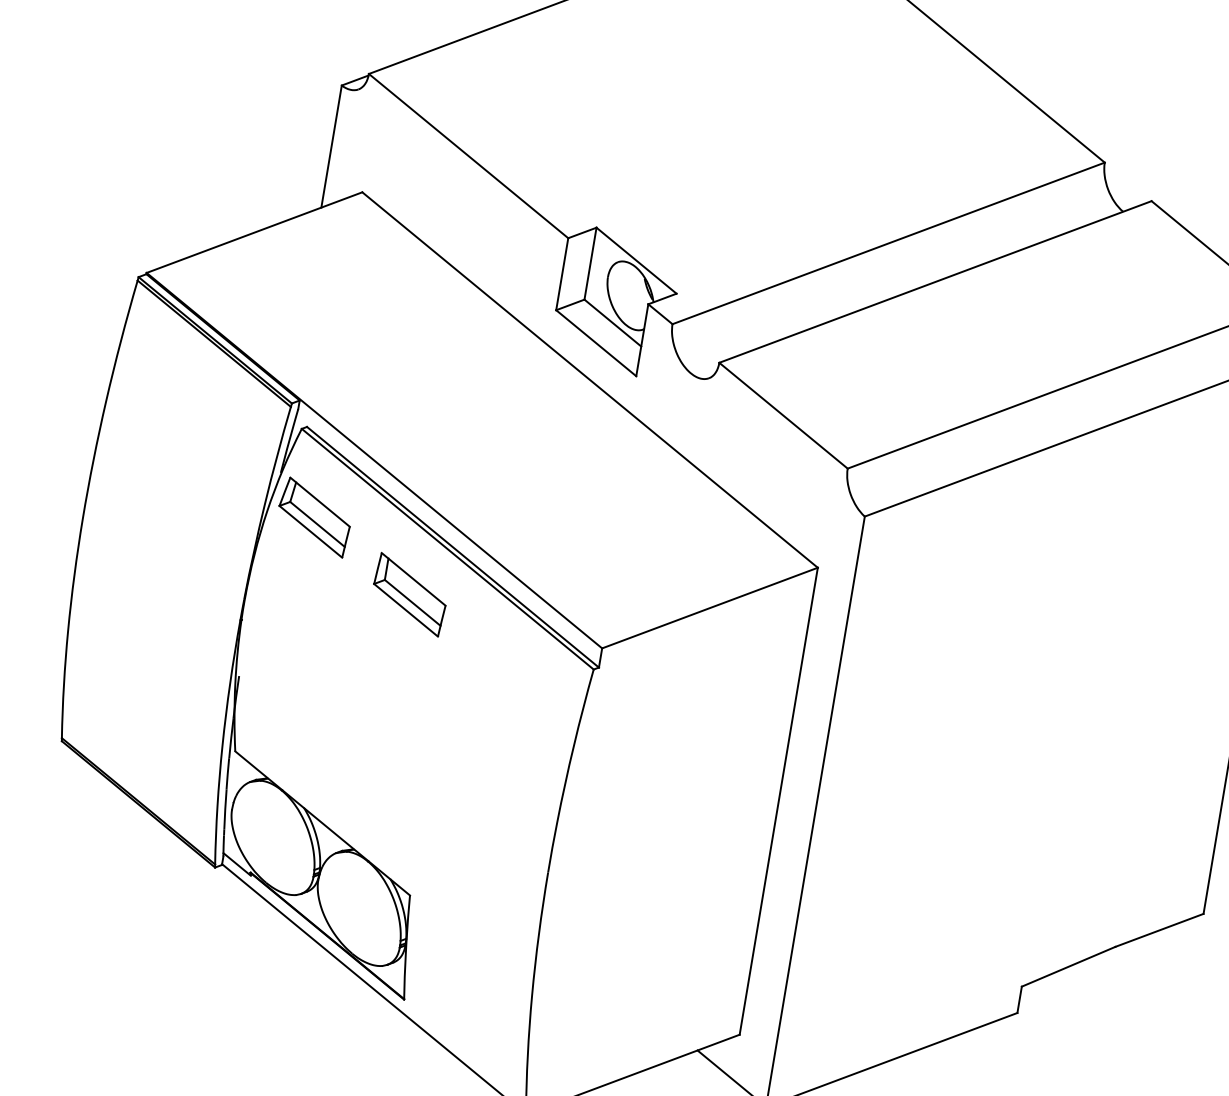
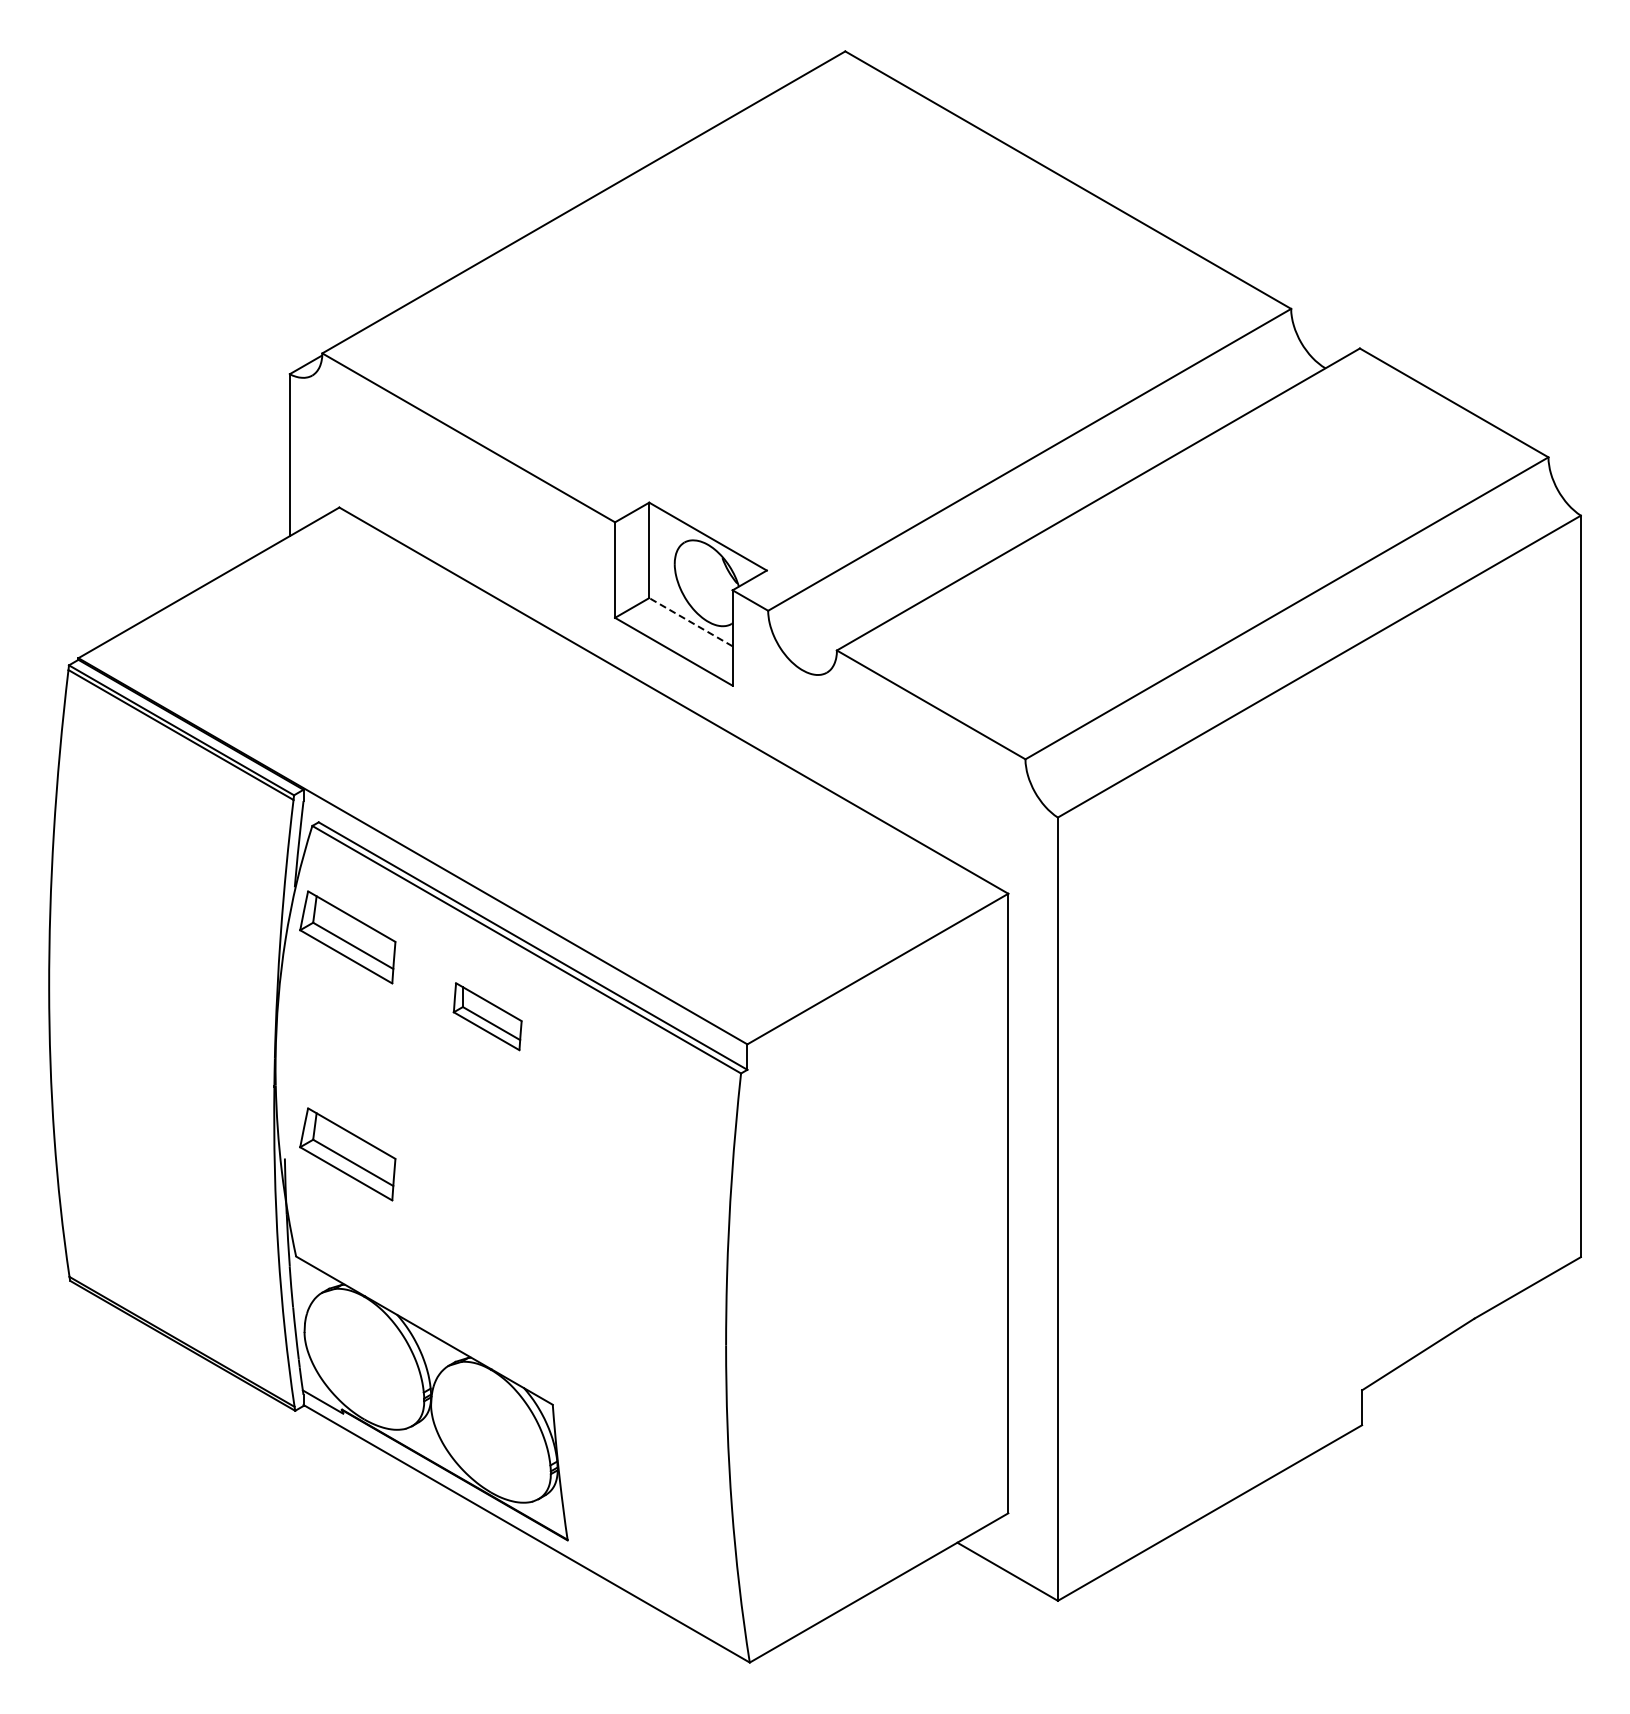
line: (612, 322) -> (690, 621), solid -> dashed
part: (409, 594) -> (487, 1016), size x0.7
part: (286, 680) -> (347, 1154), added

